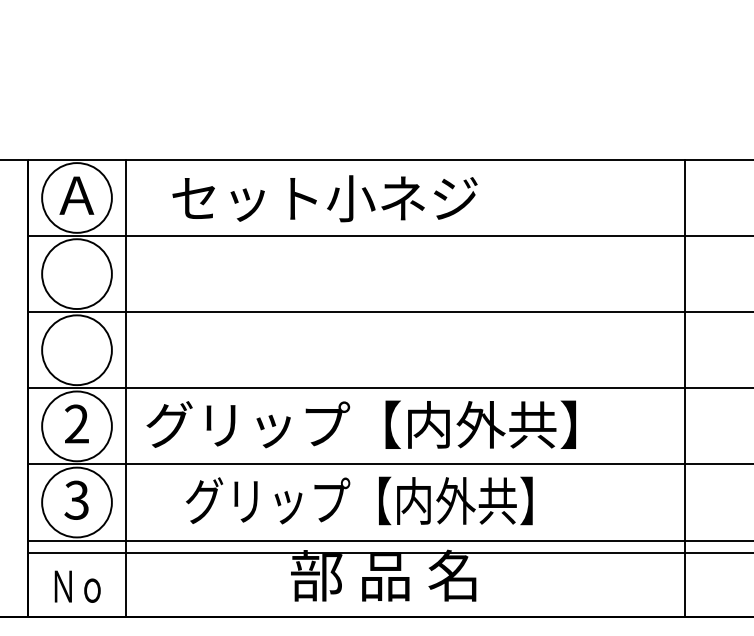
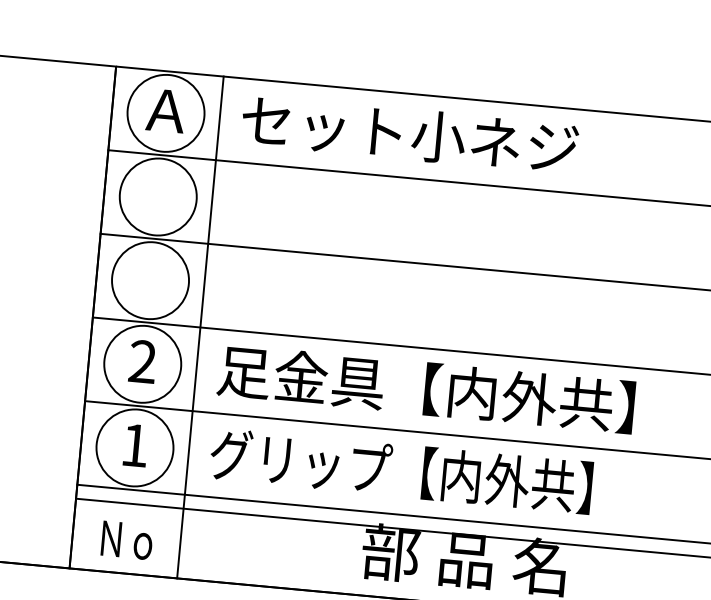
text: (324, 198) -> (409, 134), moved
text: (360, 424) -> (454, 391), グリップ【内外共】 -> 足金具【内外共】
text: (76, 499) -> (134, 444), 3 -> 1
text: (359, 500) -> (401, 470), moved

